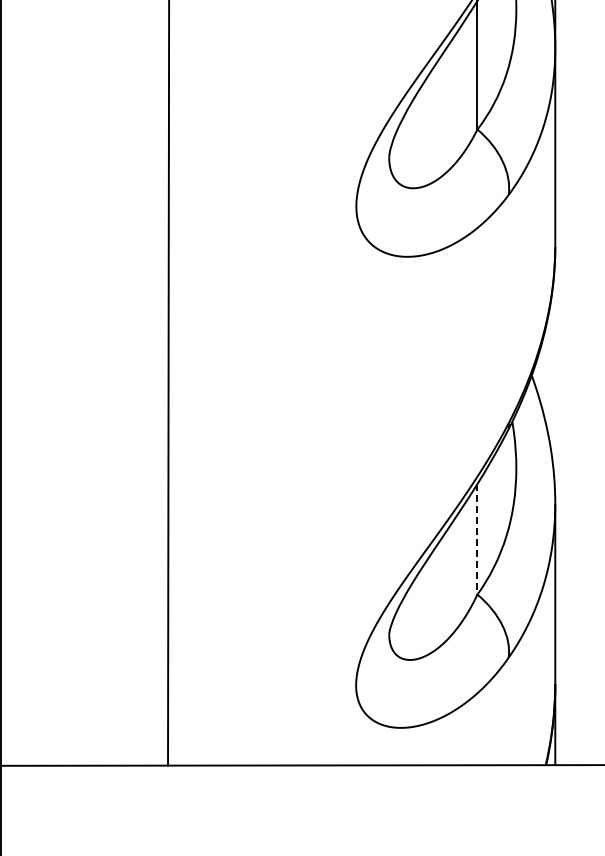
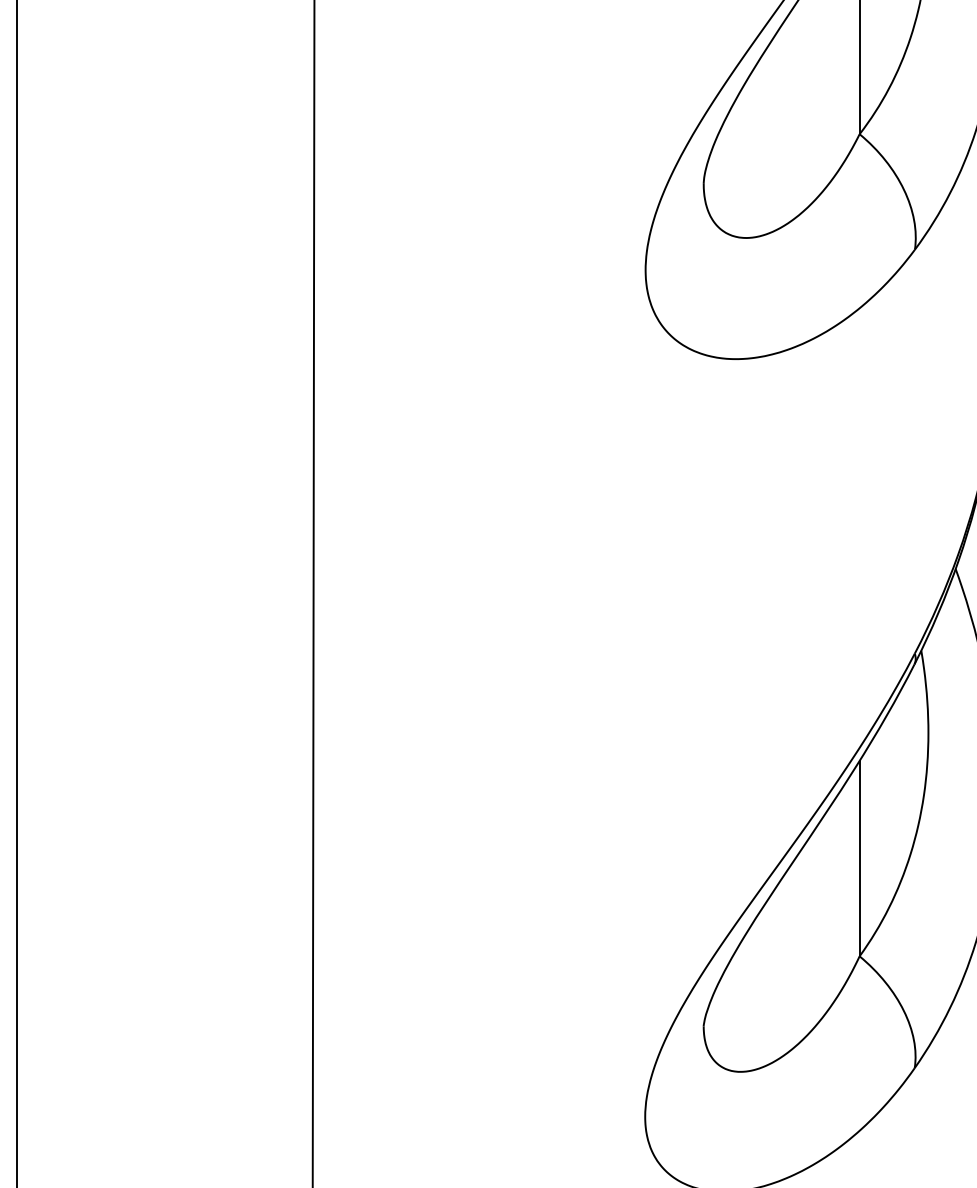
line: (477, 539) -> (859, 858), dashed -> solid

